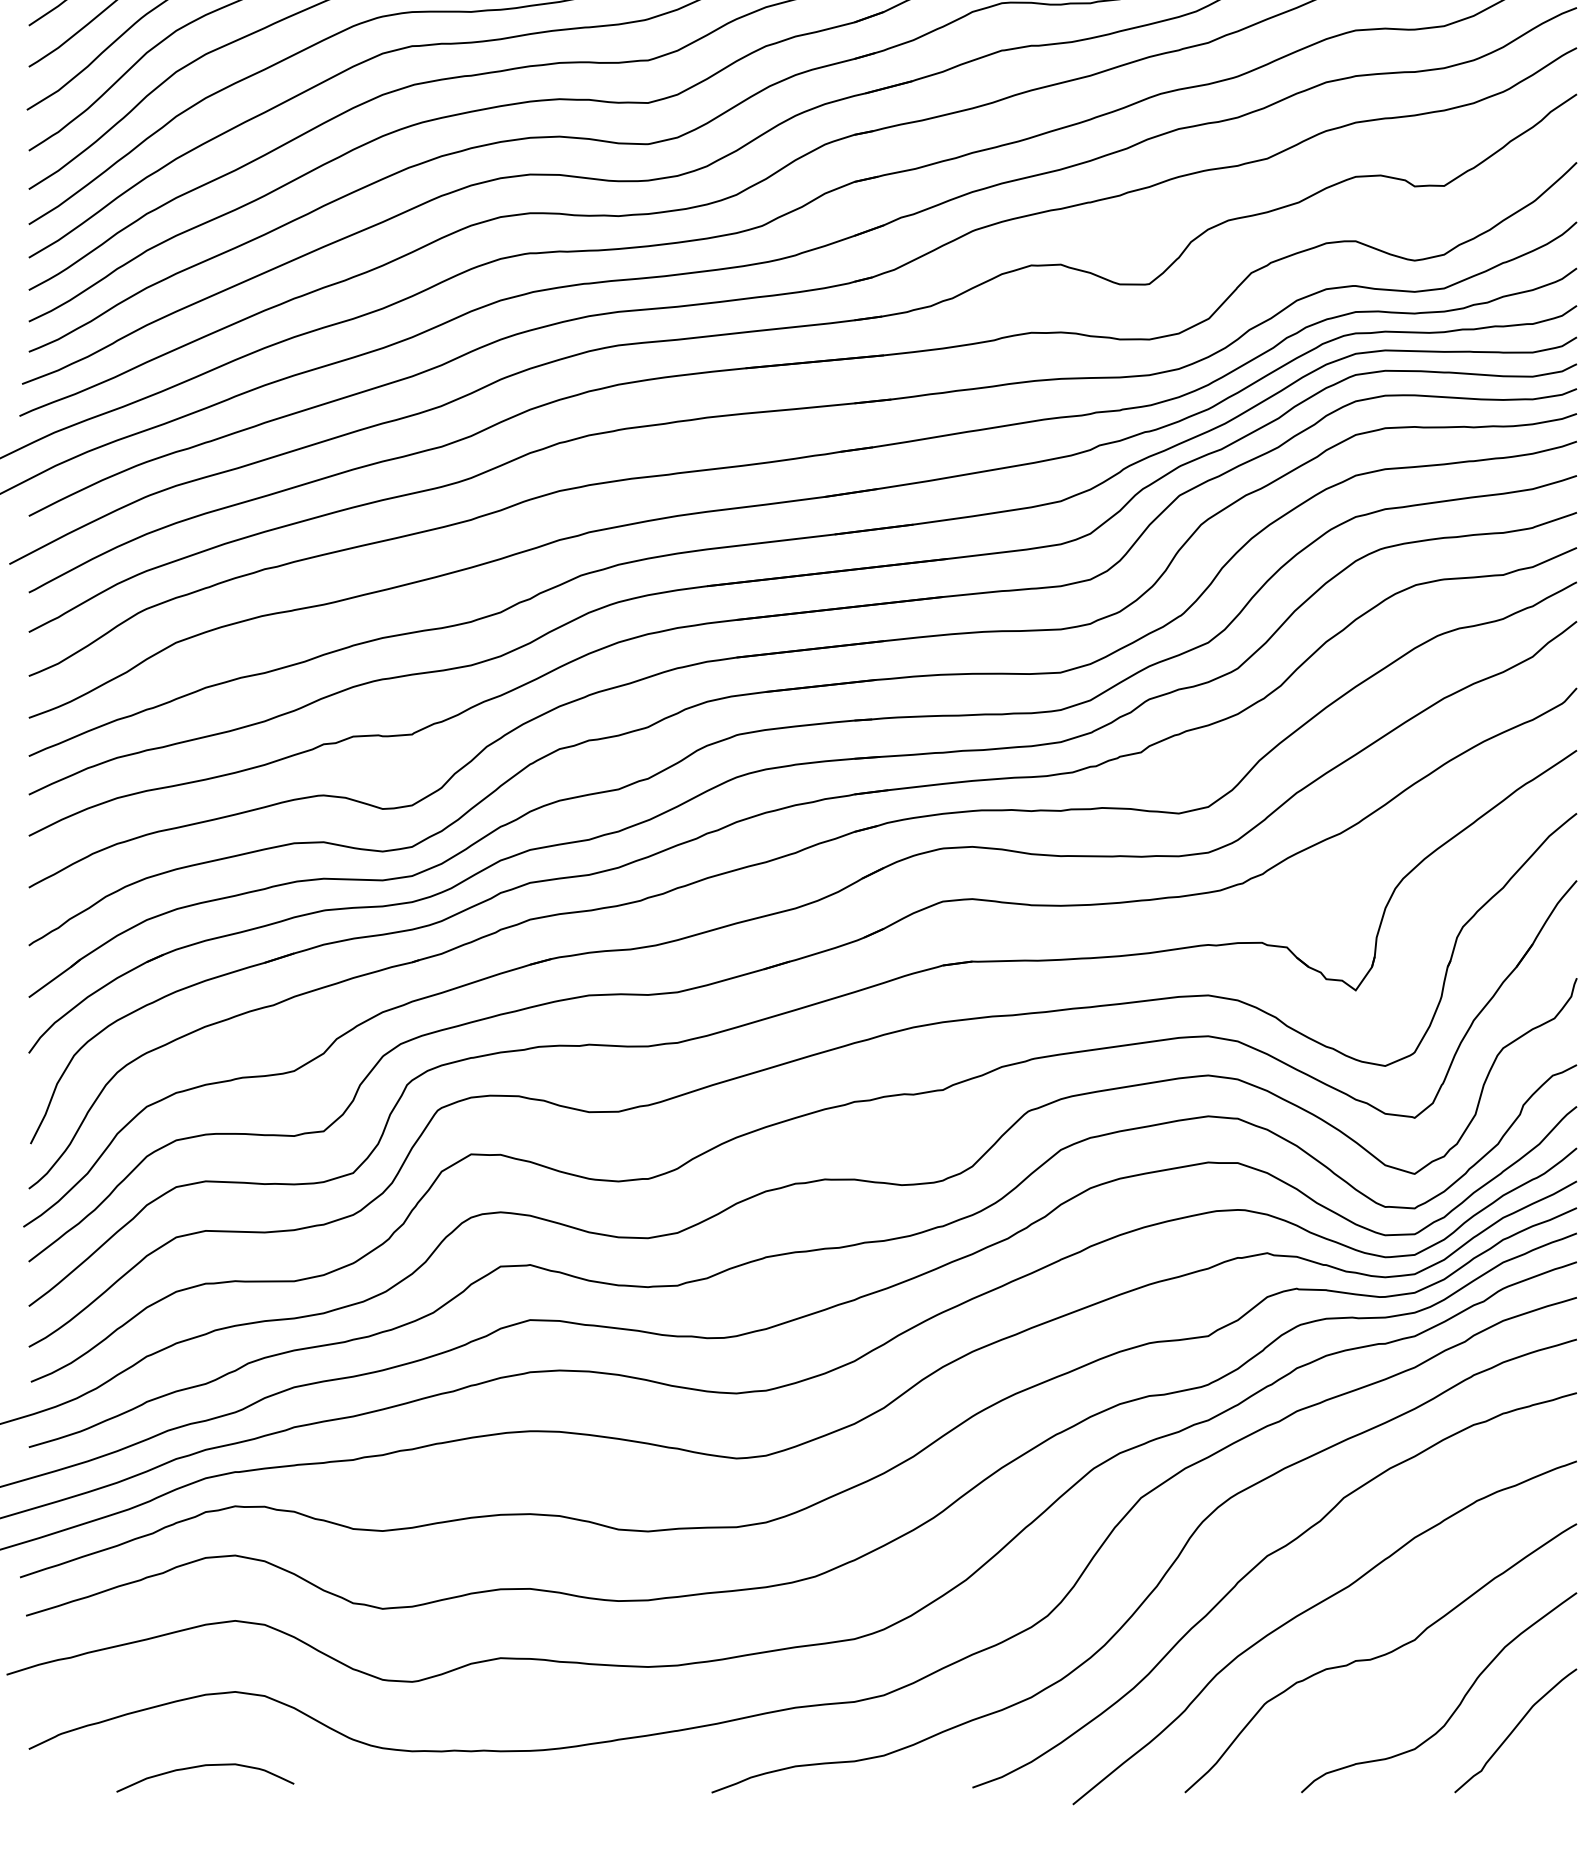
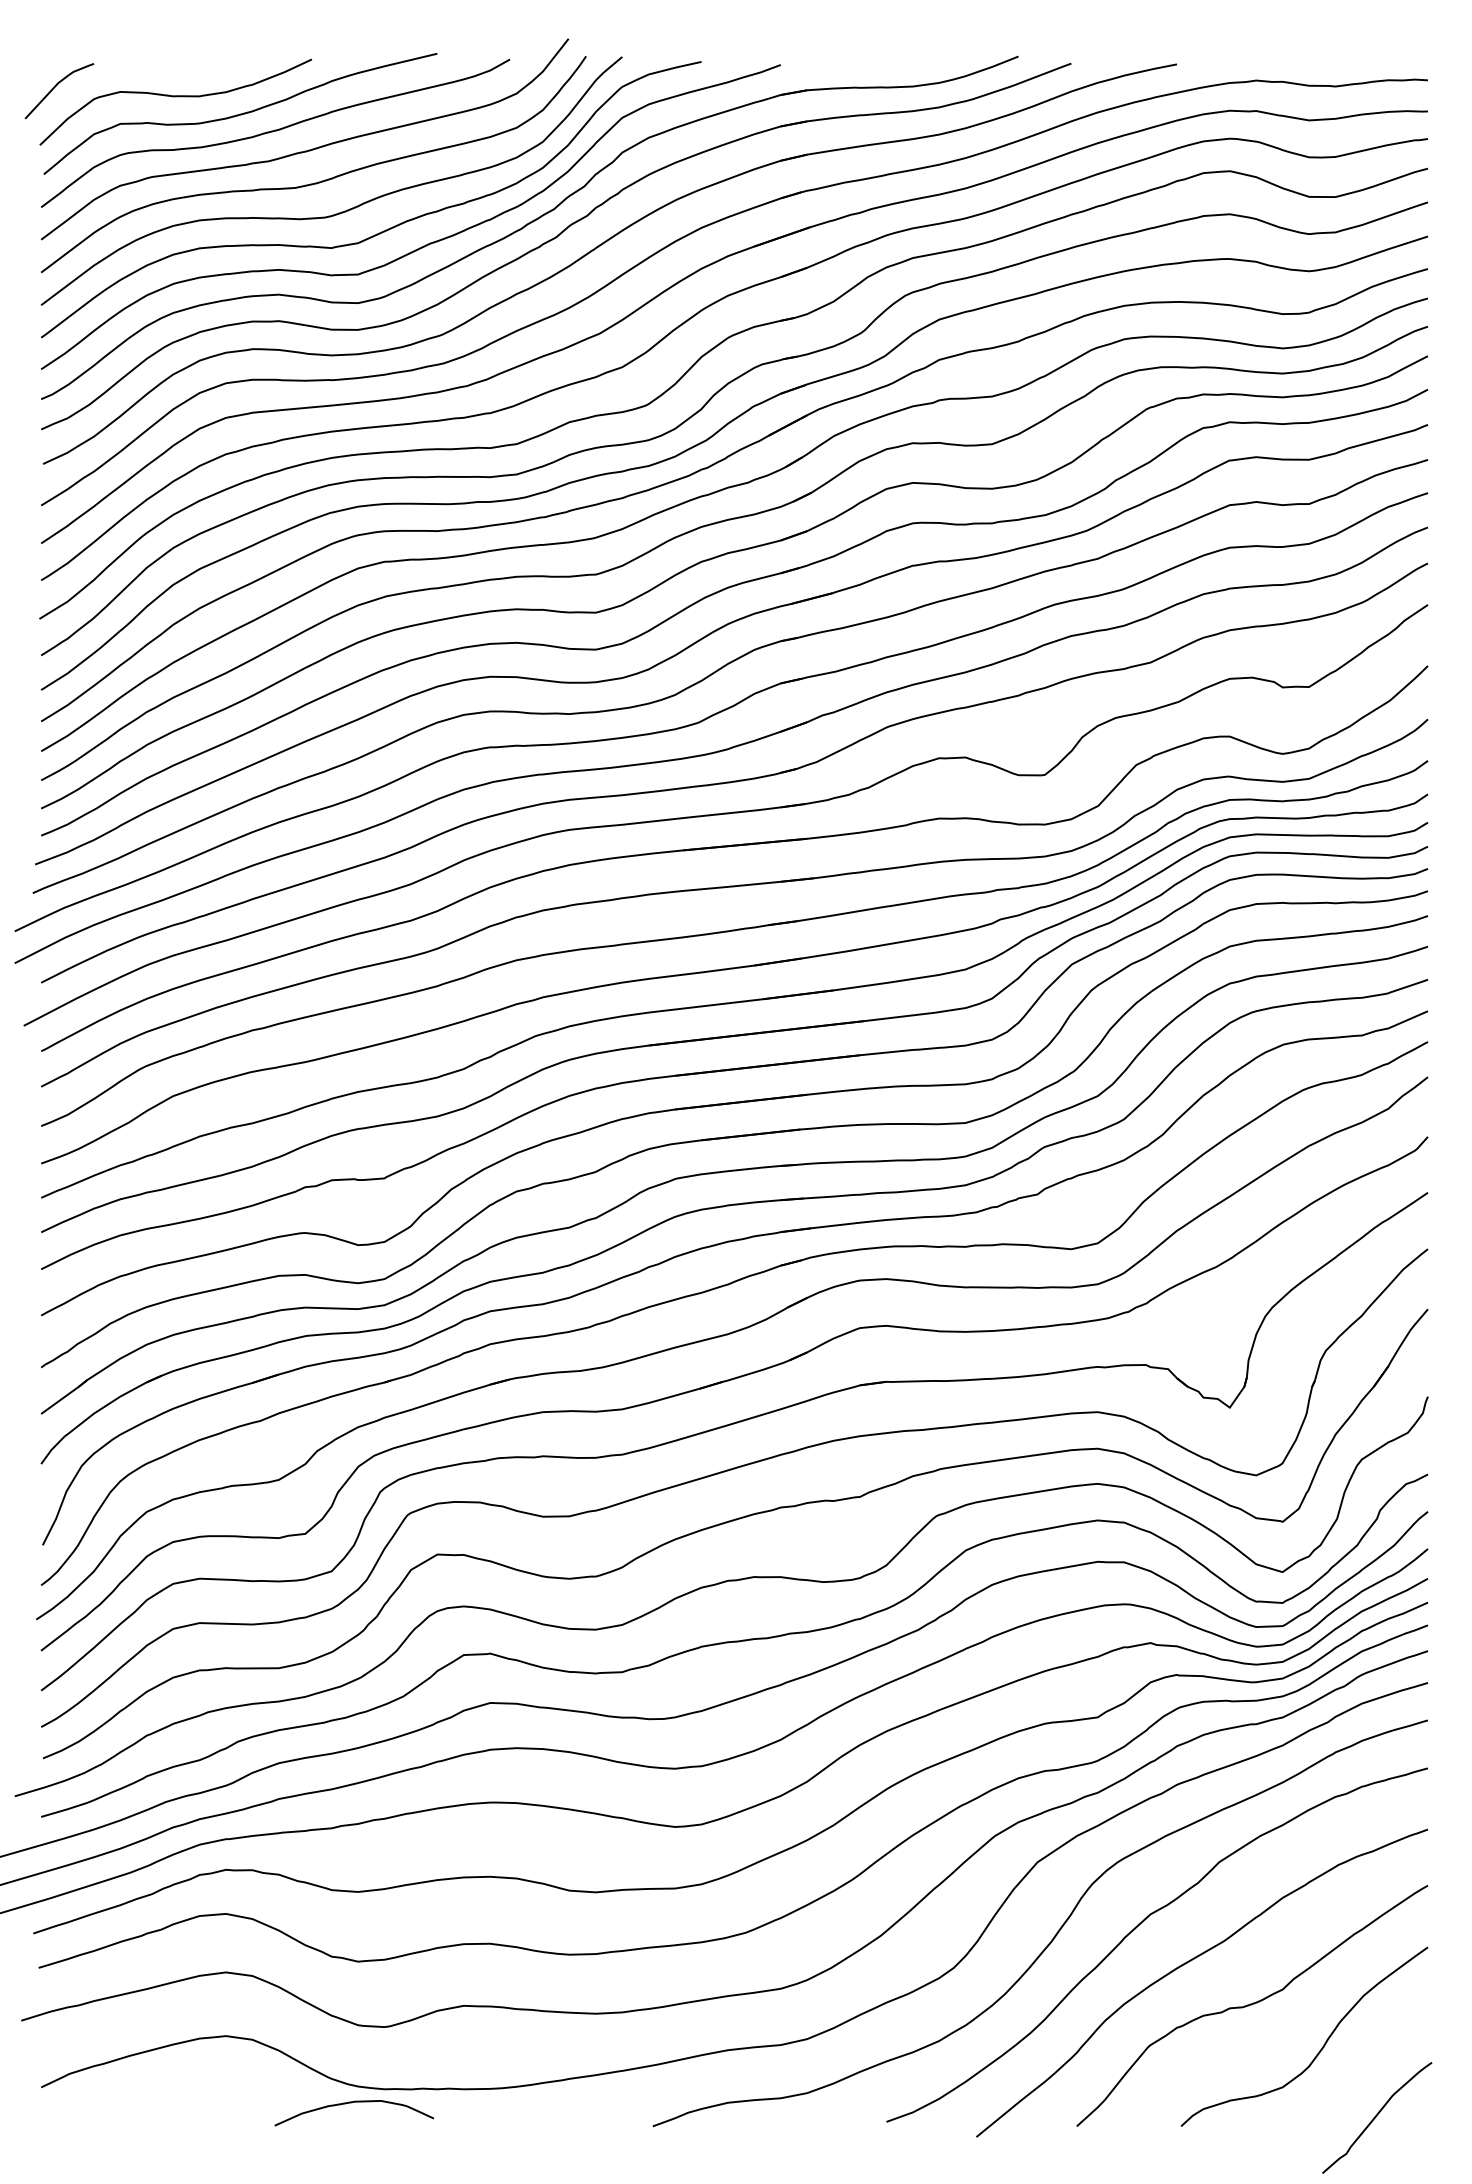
curve: (1516, 1729) -> (1377, 2116), moved
curve: (202, 1767) -> (351, 2103), moved

